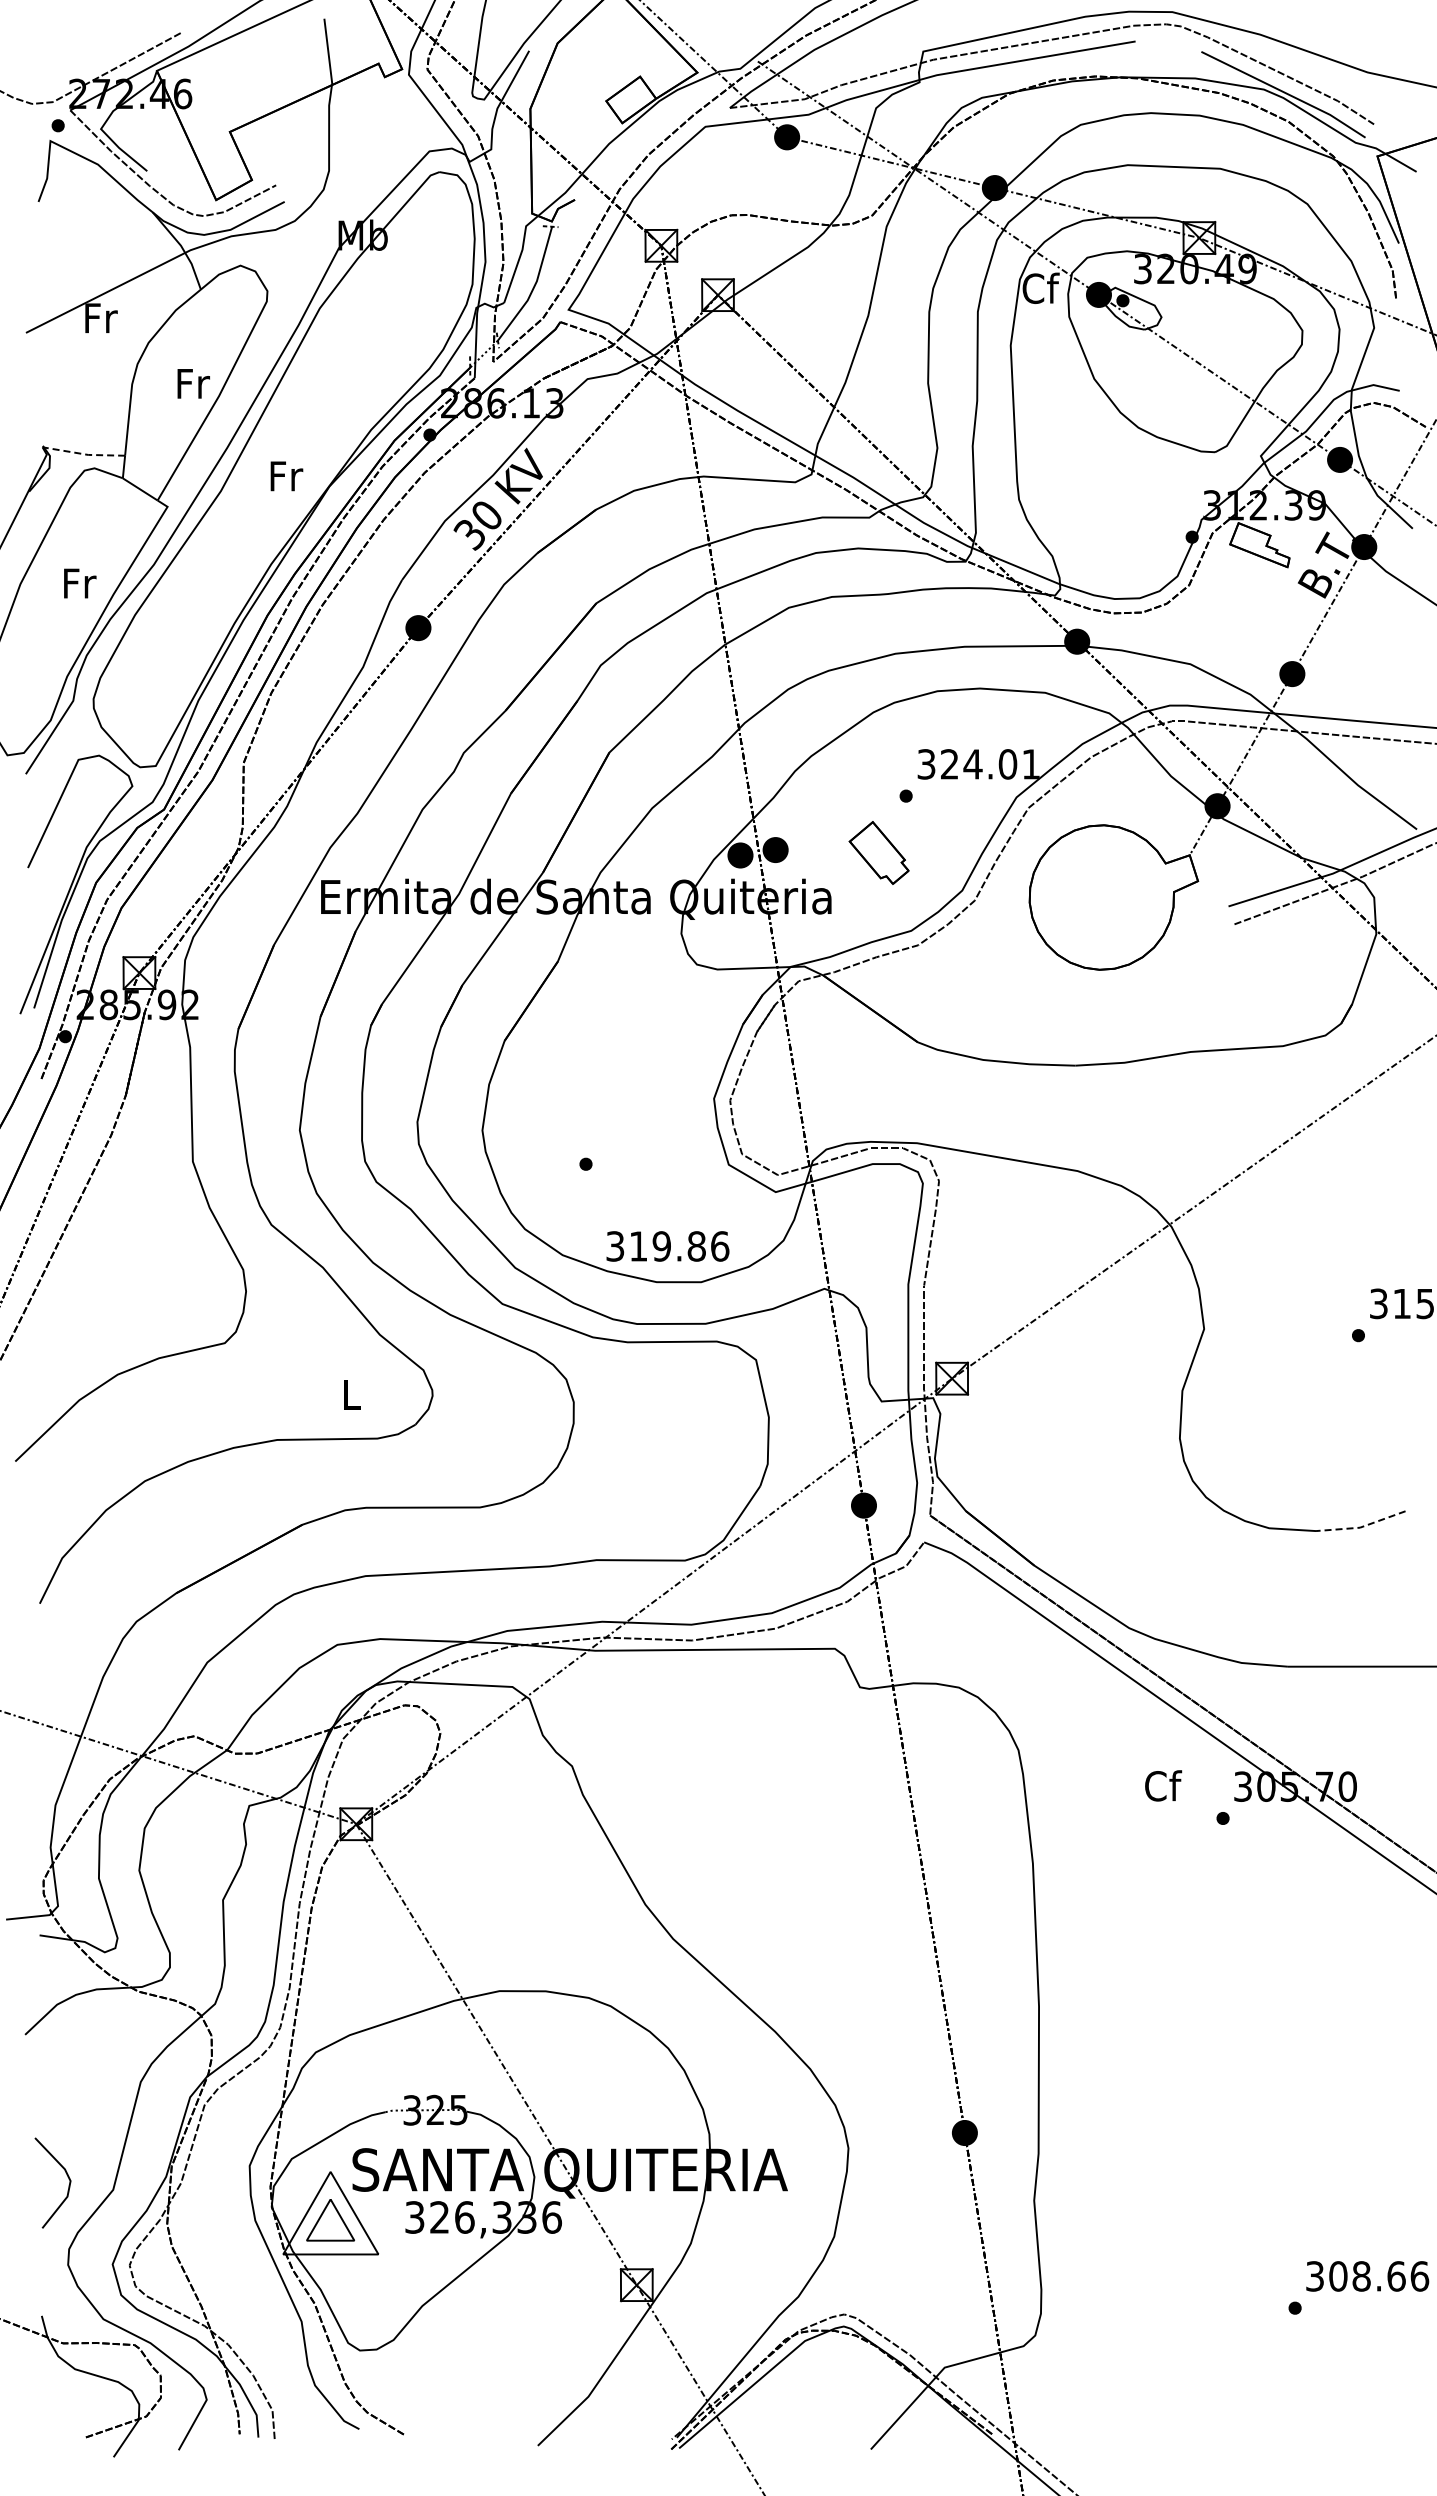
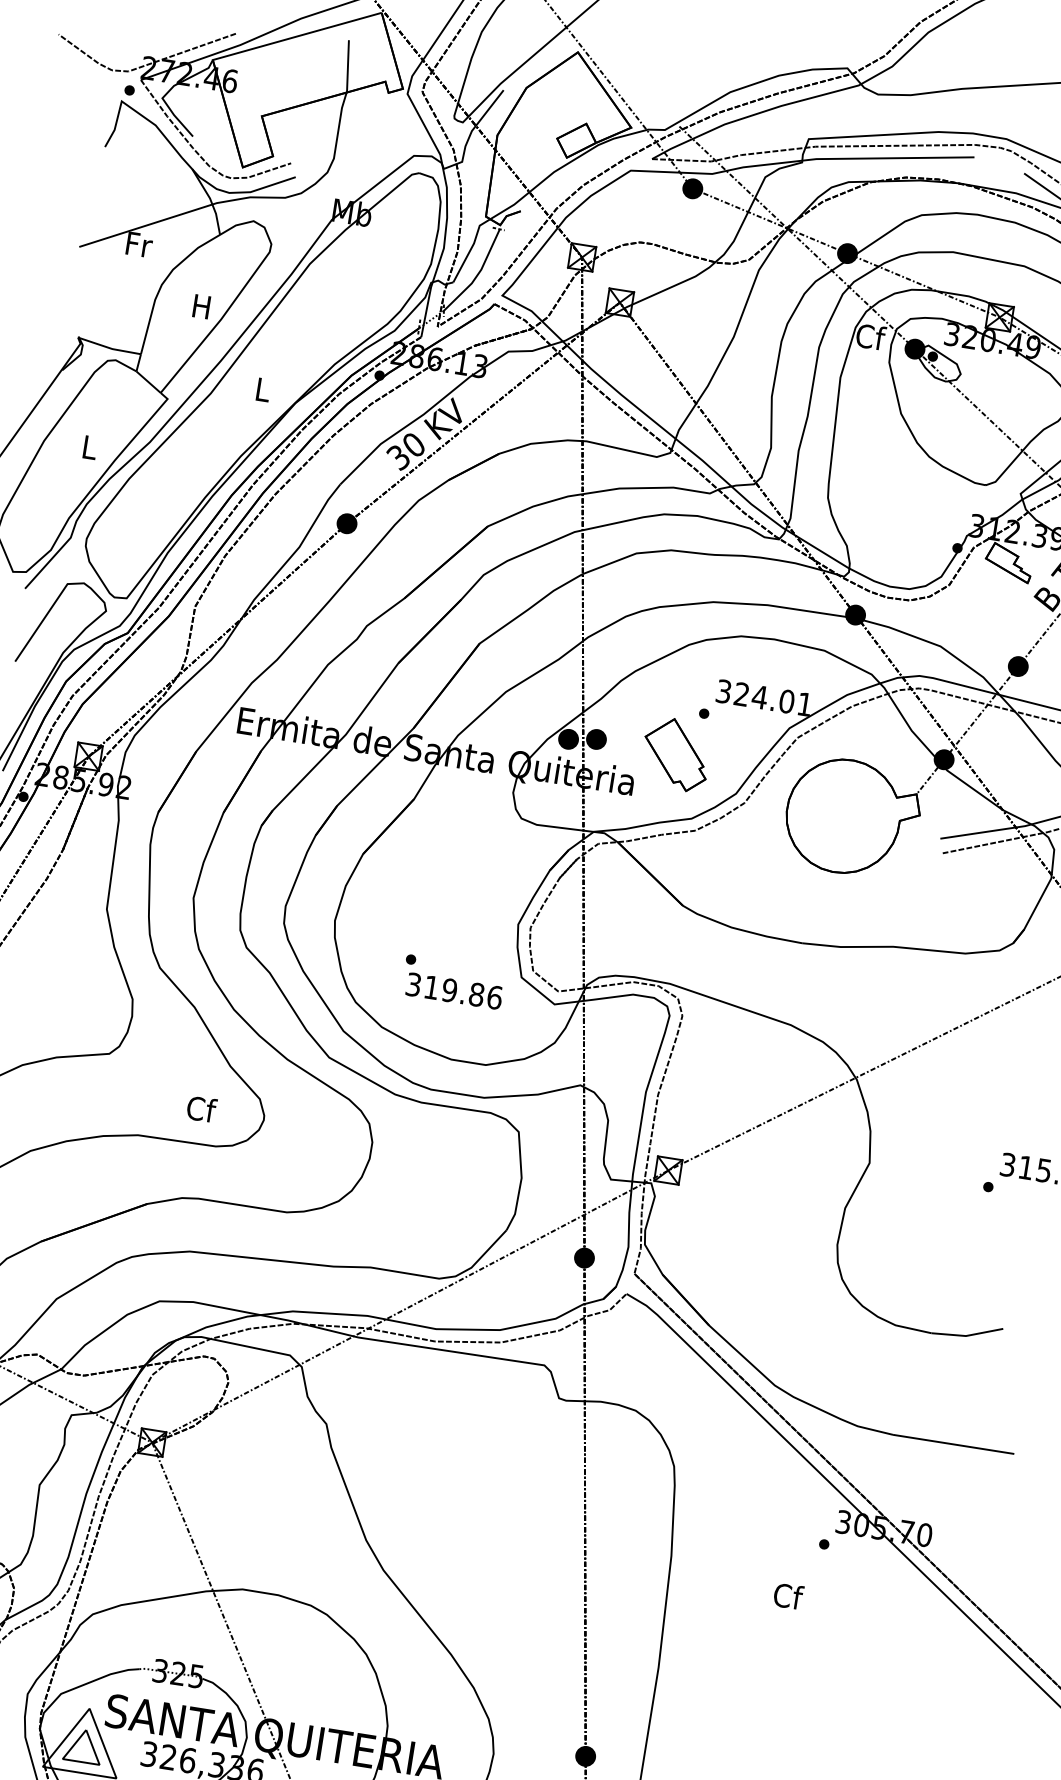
text: (193, 383) -> (202, 306), Fr -> H
line: (83, 454) -> (108, 348), dashed -> solid
text: (286, 476) -> (263, 390), Fr -> L
text: (80, 583) -> (90, 447), Fr -> L
part: (879, 852) -> (676, 754), size x1.43
text: (667, 1246) -> (454, 991), moved
text: (351, 1394) -> (201, 1109), L -> Cf
line: (1360, 1527) -> (966, 1335), dashed -> solid
text: (1163, 1785) -> (788, 1595), moved

